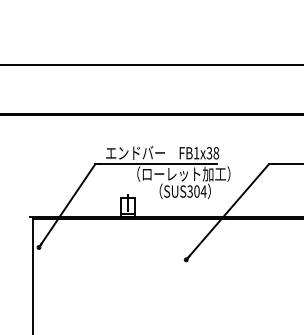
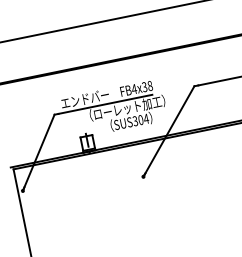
text: (196, 153) -> (134, 89), FB1x38 -> FB4x38

